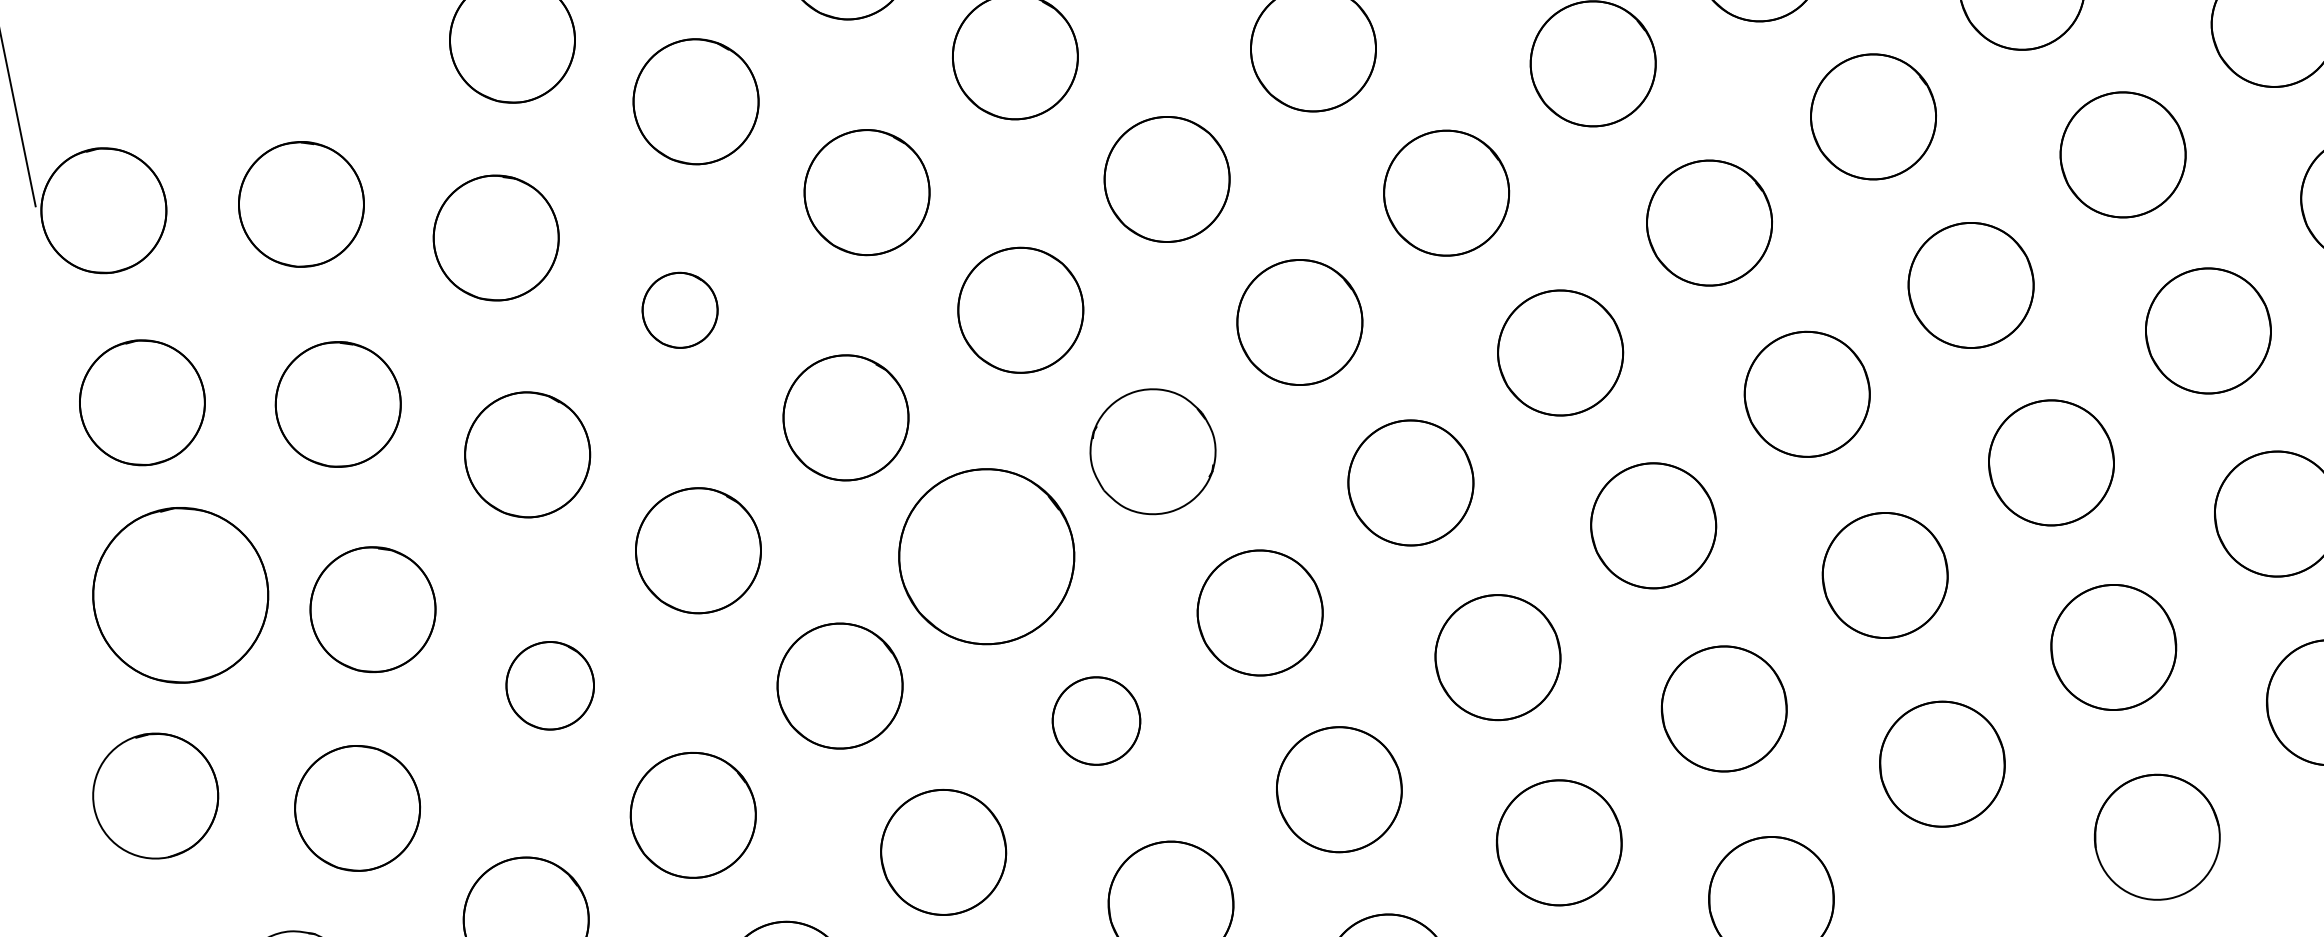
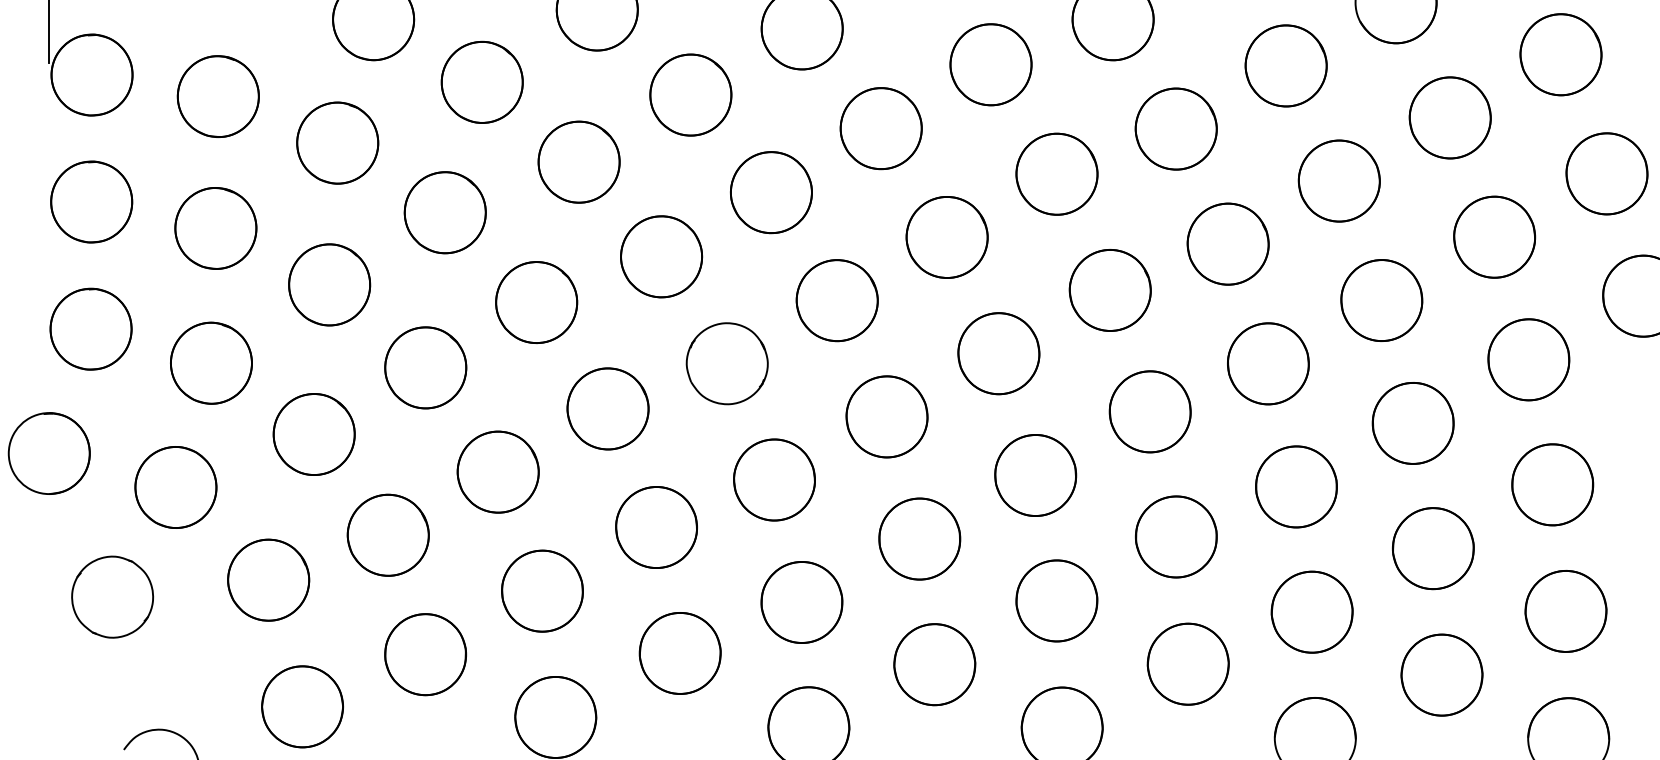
circle: (678, 310) -> (444, 212), size x1.67
circle: (985, 556) -> (607, 408), size x0.71
circle: (179, 594) -> (90, 328), size x0.71
circle: (549, 685) -> (313, 434), size x1.43
circle: (1096, 721) -> (656, 527), size x1.43

